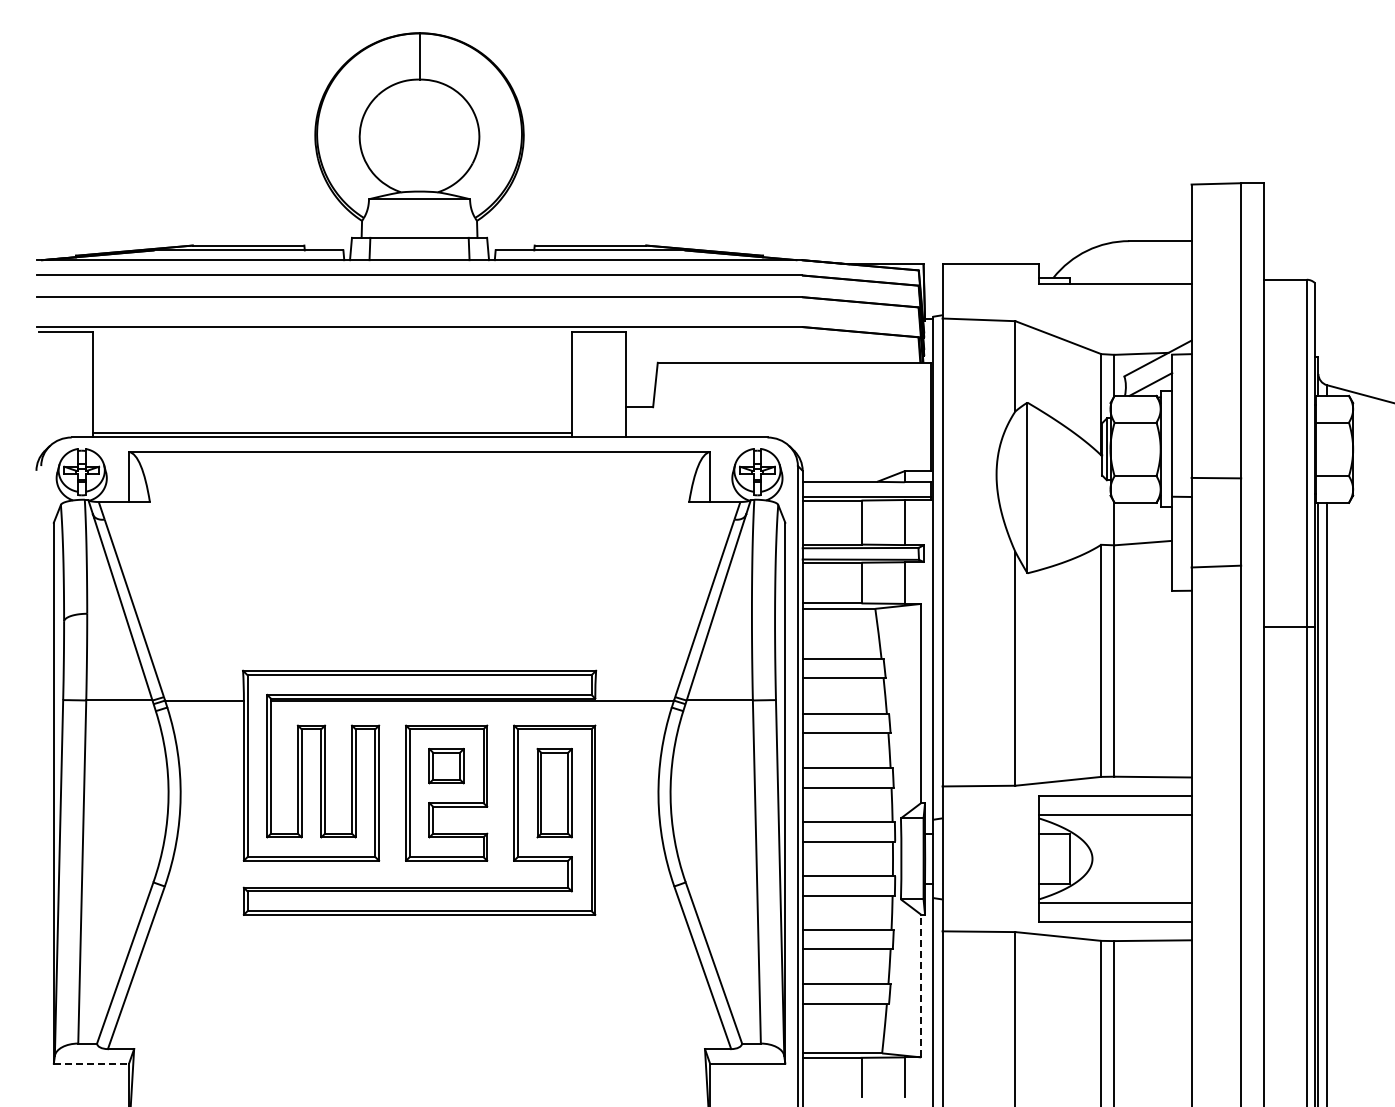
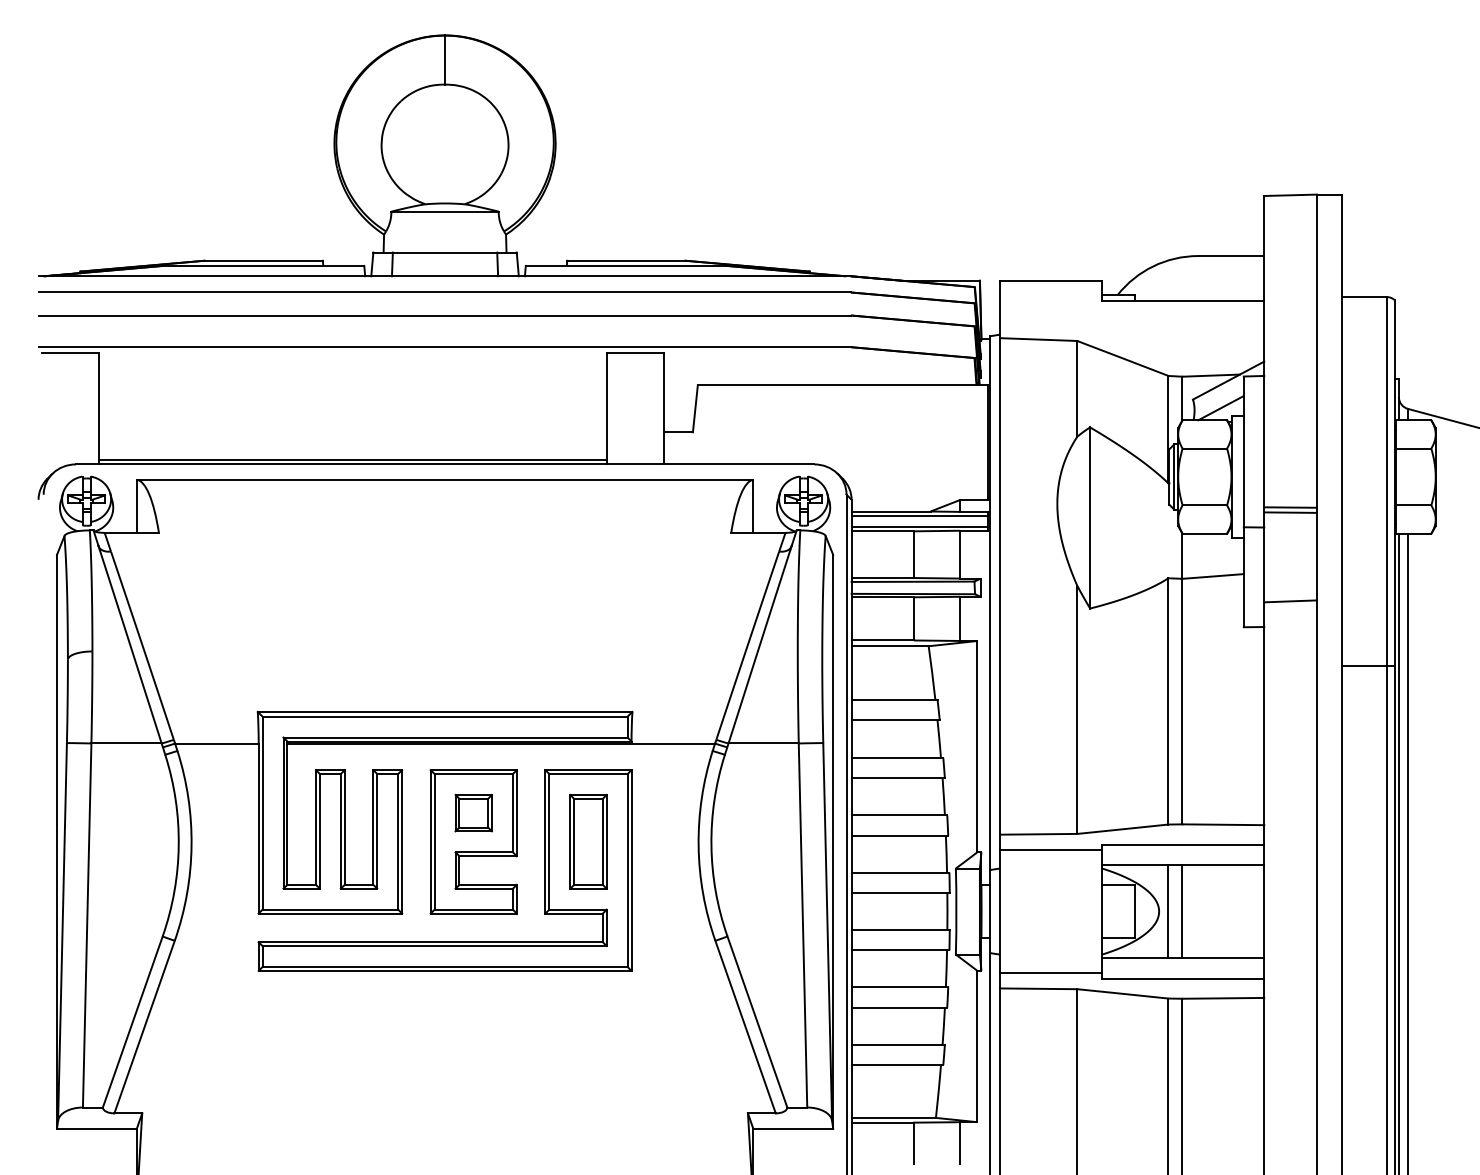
line: (1216, 482) -> (1290, 512), added
line: (866, 486) -> (919, 516), added
line: (990, 801) -> (1050, 850), added
line: (1101, 858) -> (1168, 911), added
line: (1114, 858) -> (1182, 911), added
line: (990, 916) -> (1050, 972), added
line: (921, 985) -> (977, 1045), dashed -> solid
line: (91, 1063) -> (96, 1128), dashed -> solid

